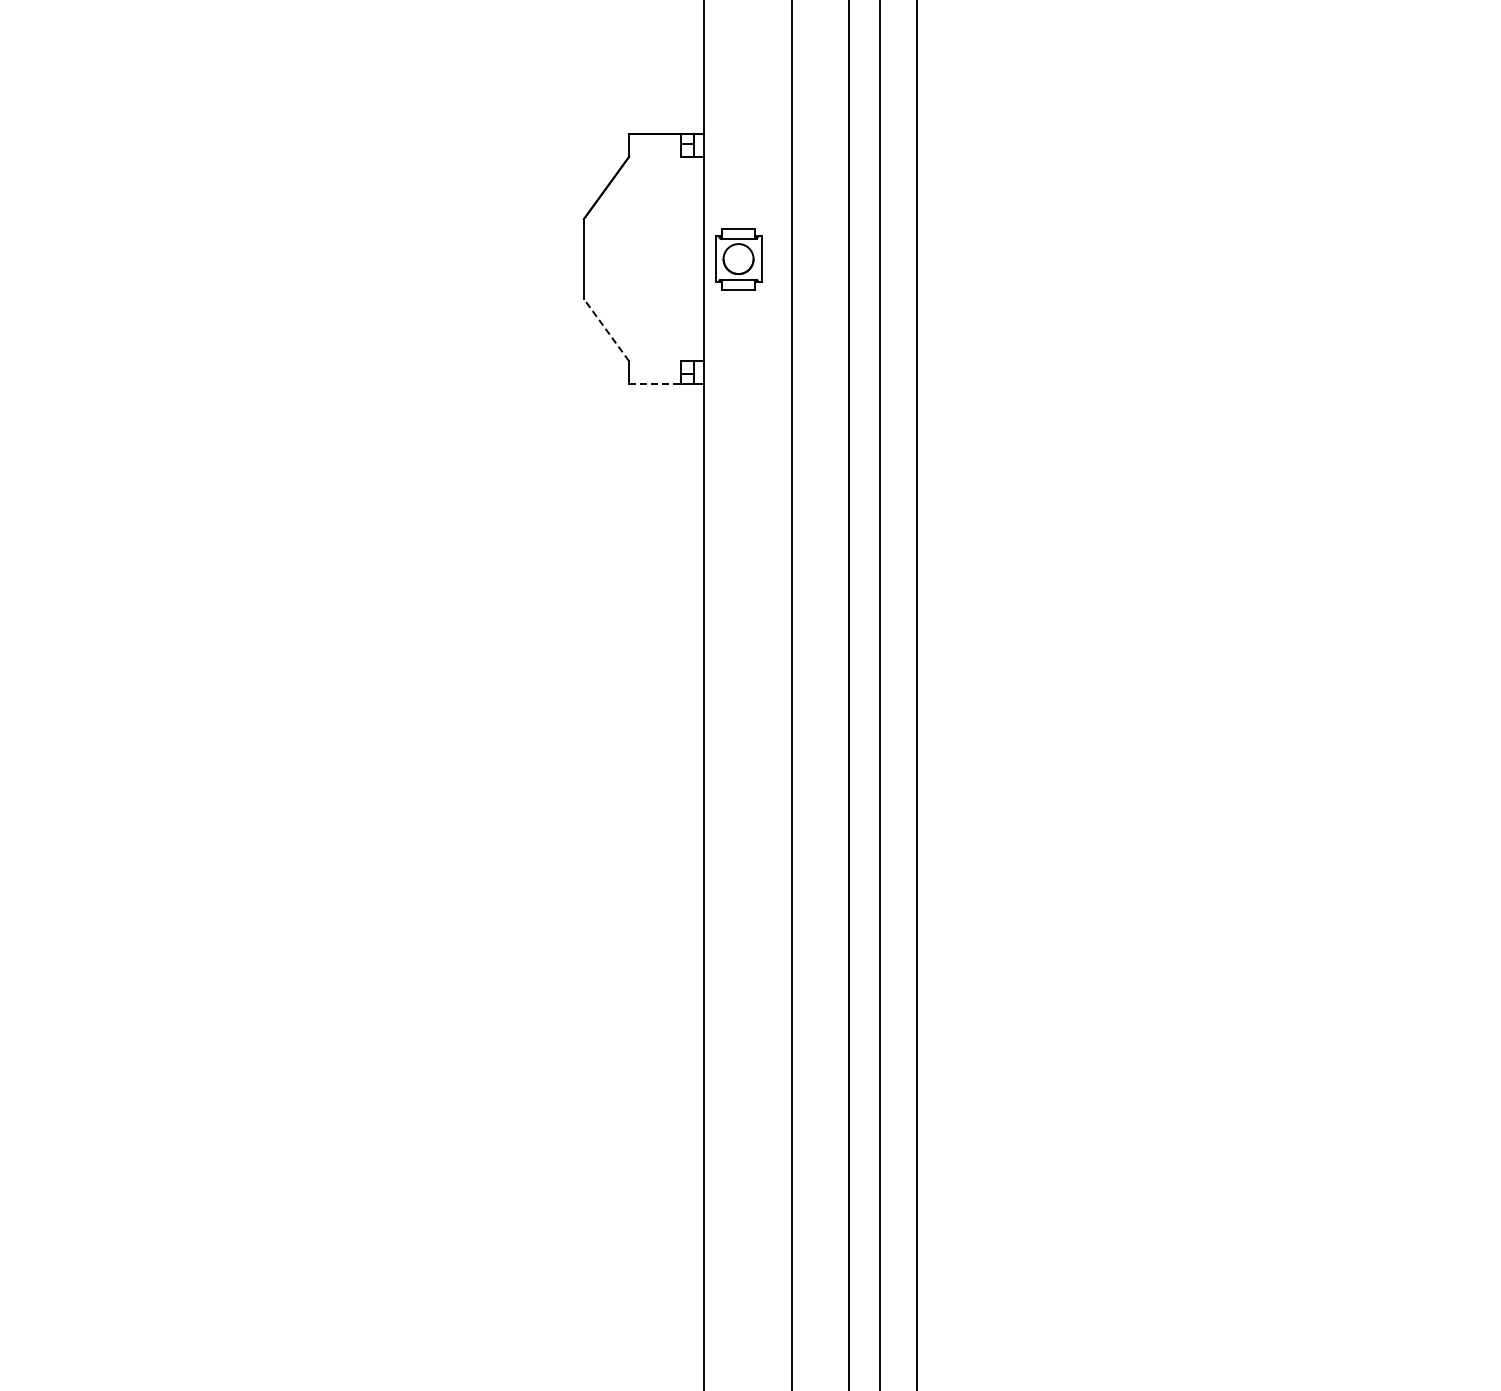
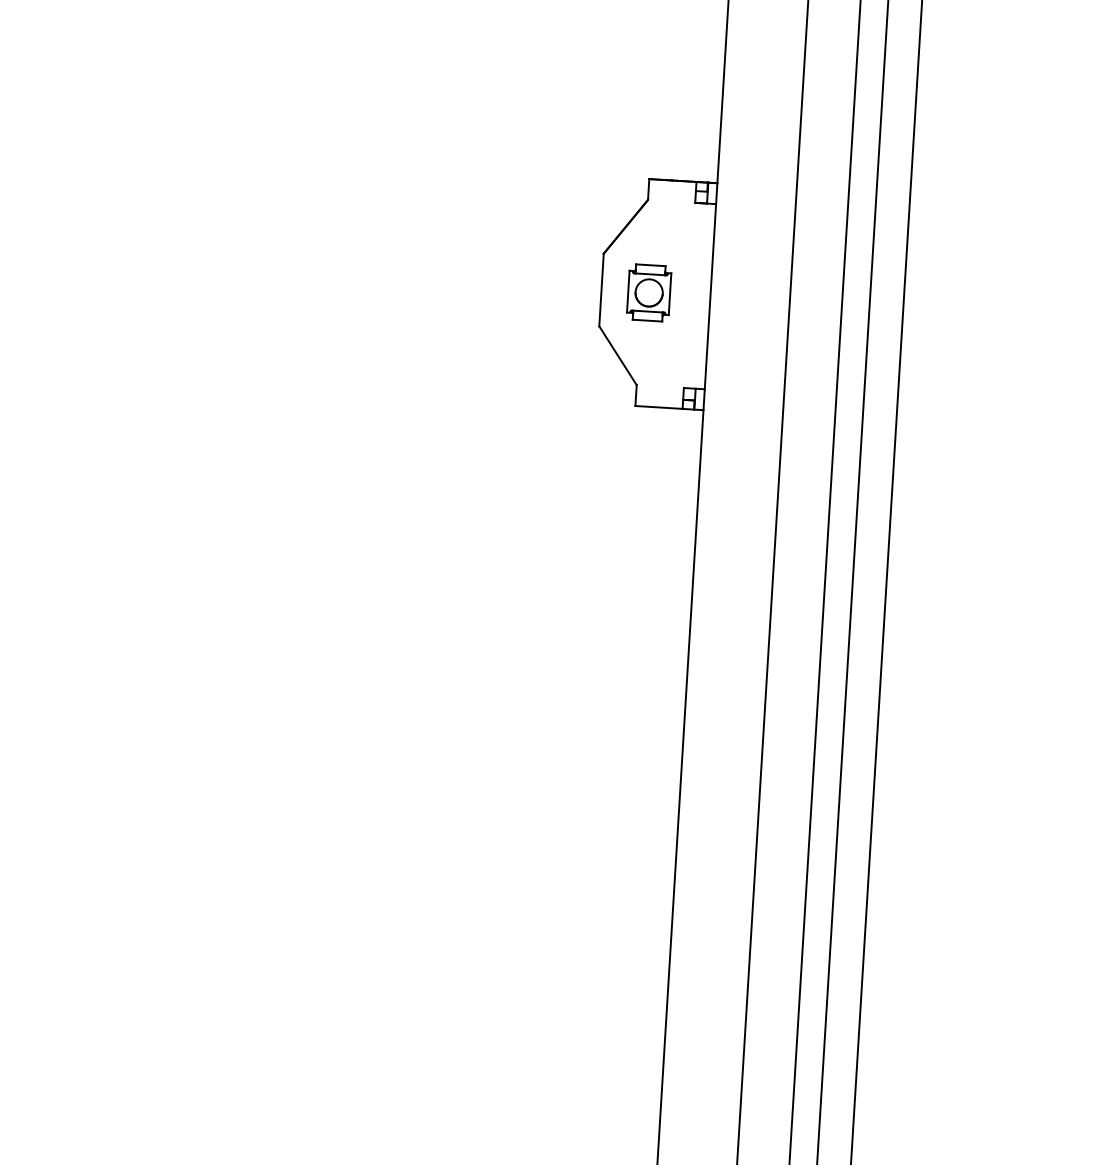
part: (738, 259) -> (649, 293), moved
line: (606, 329) -> (618, 355), dashed -> solid
line: (655, 384) -> (659, 407), dashed -> solid

